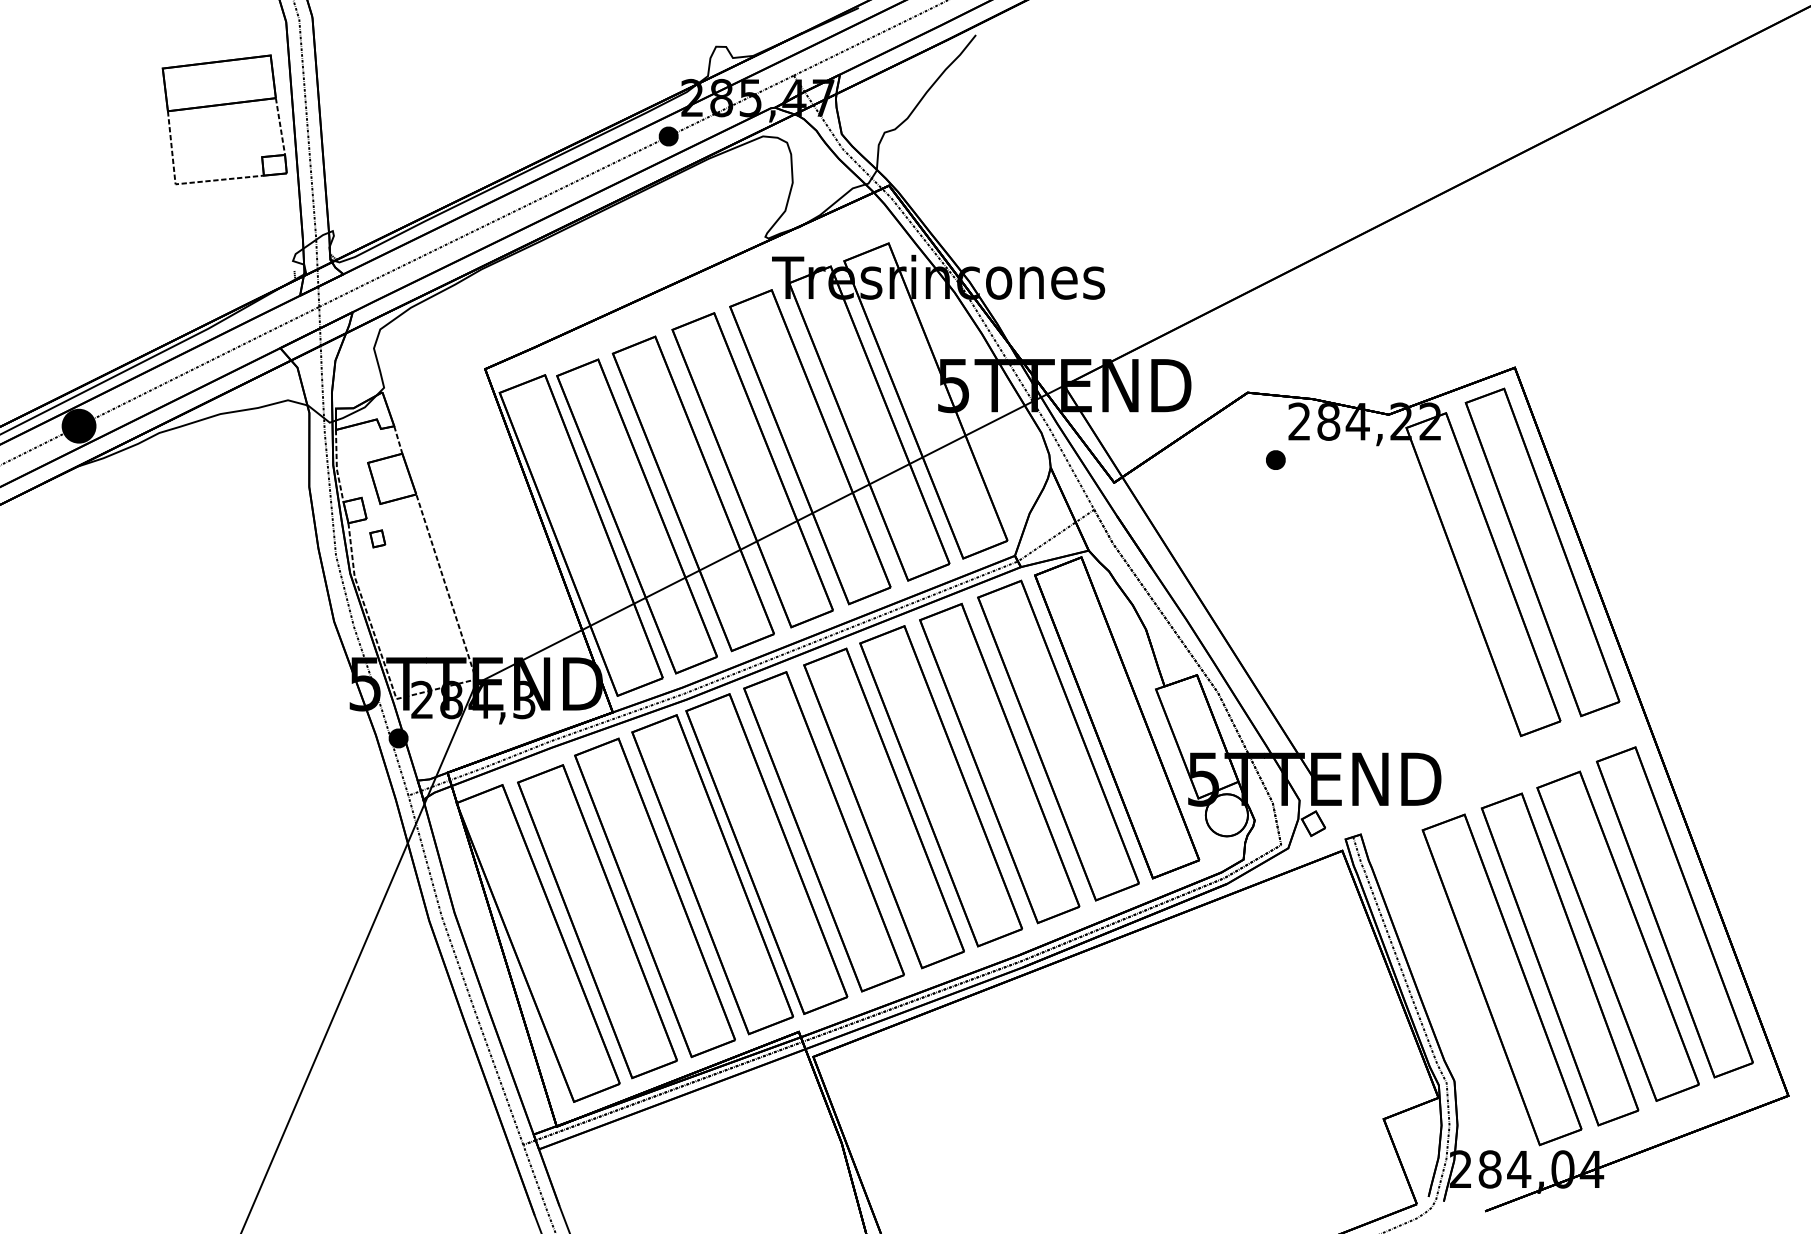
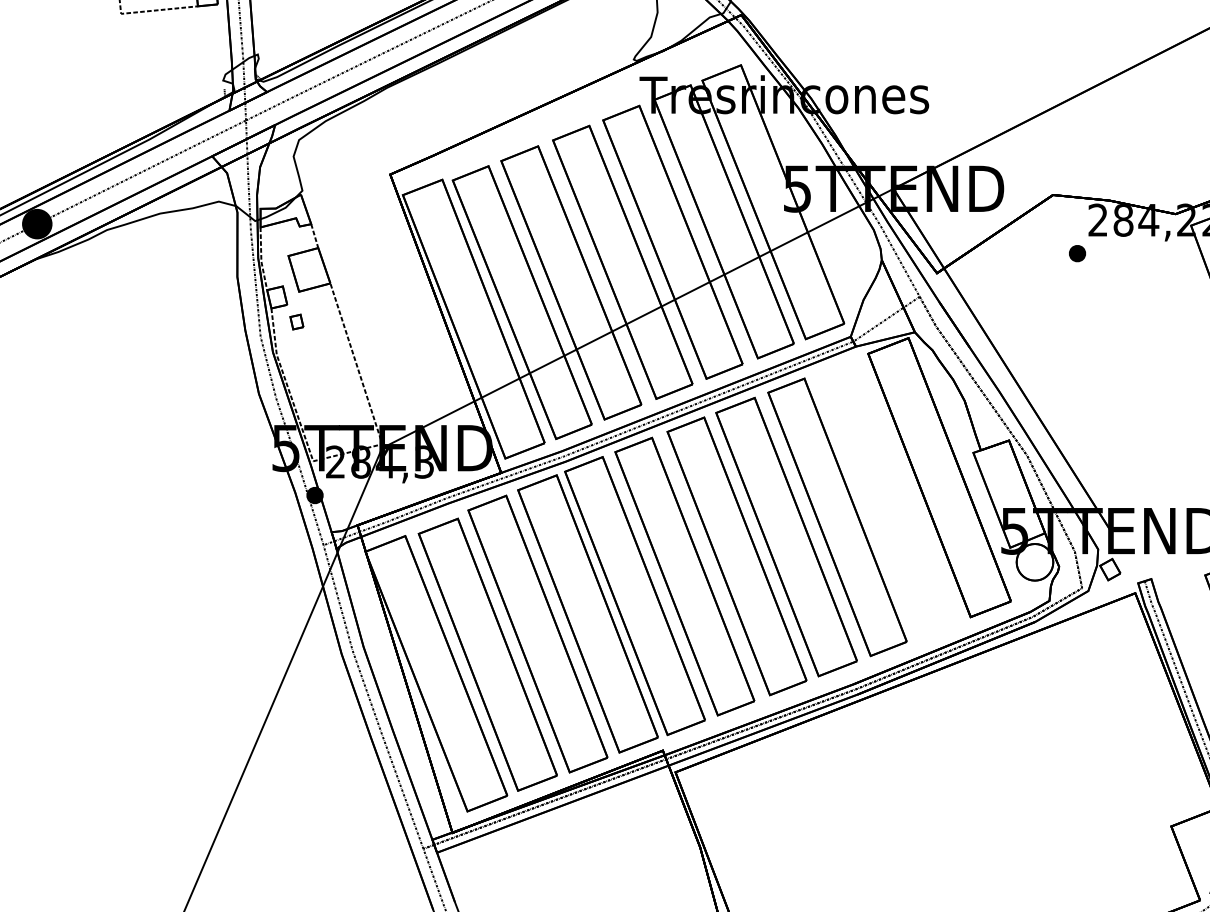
part: (1058, 740) -> (888, 497), removed

